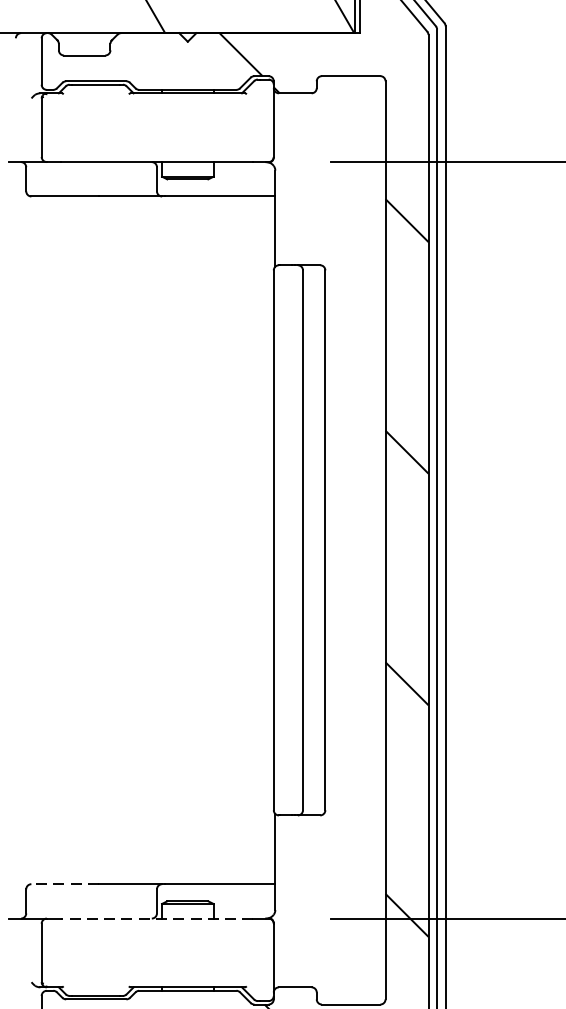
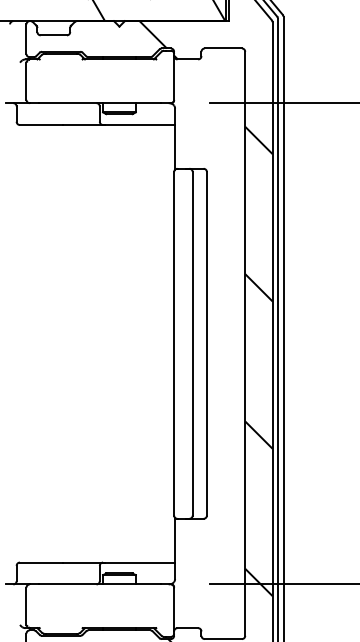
line: (63, 884) -> (40, 562), dashed -> solid
line: (156, 918) -> (99, 584), dashed -> solid

